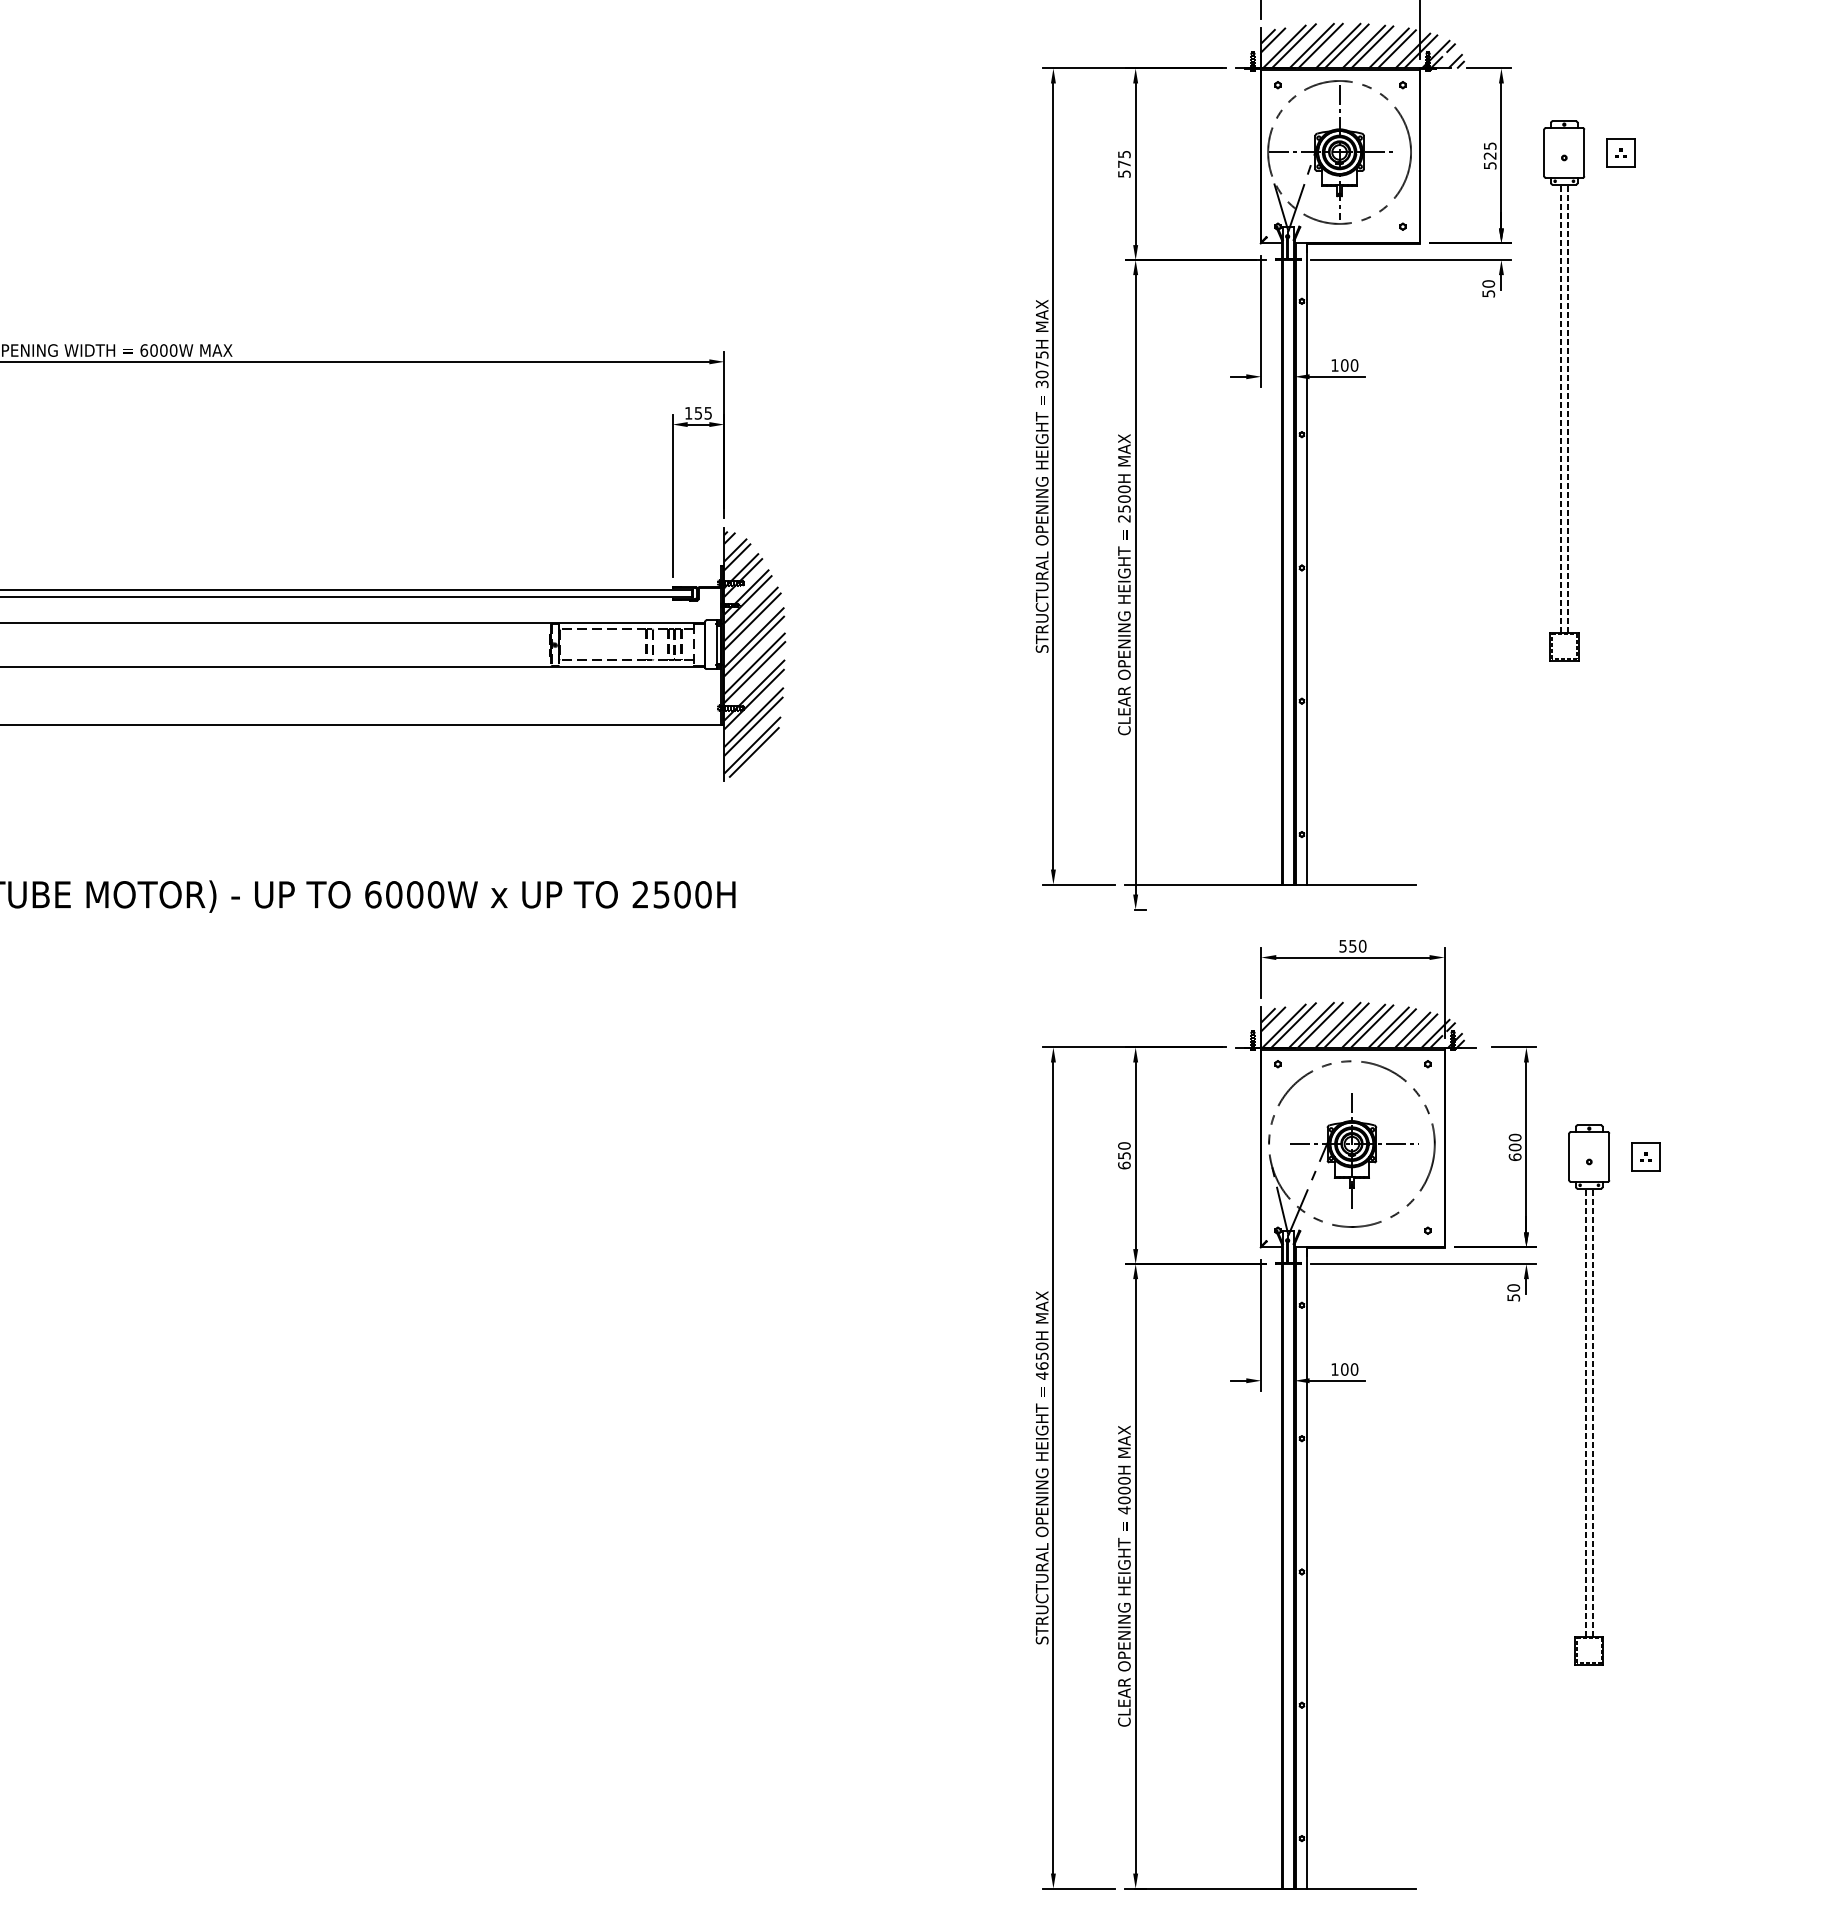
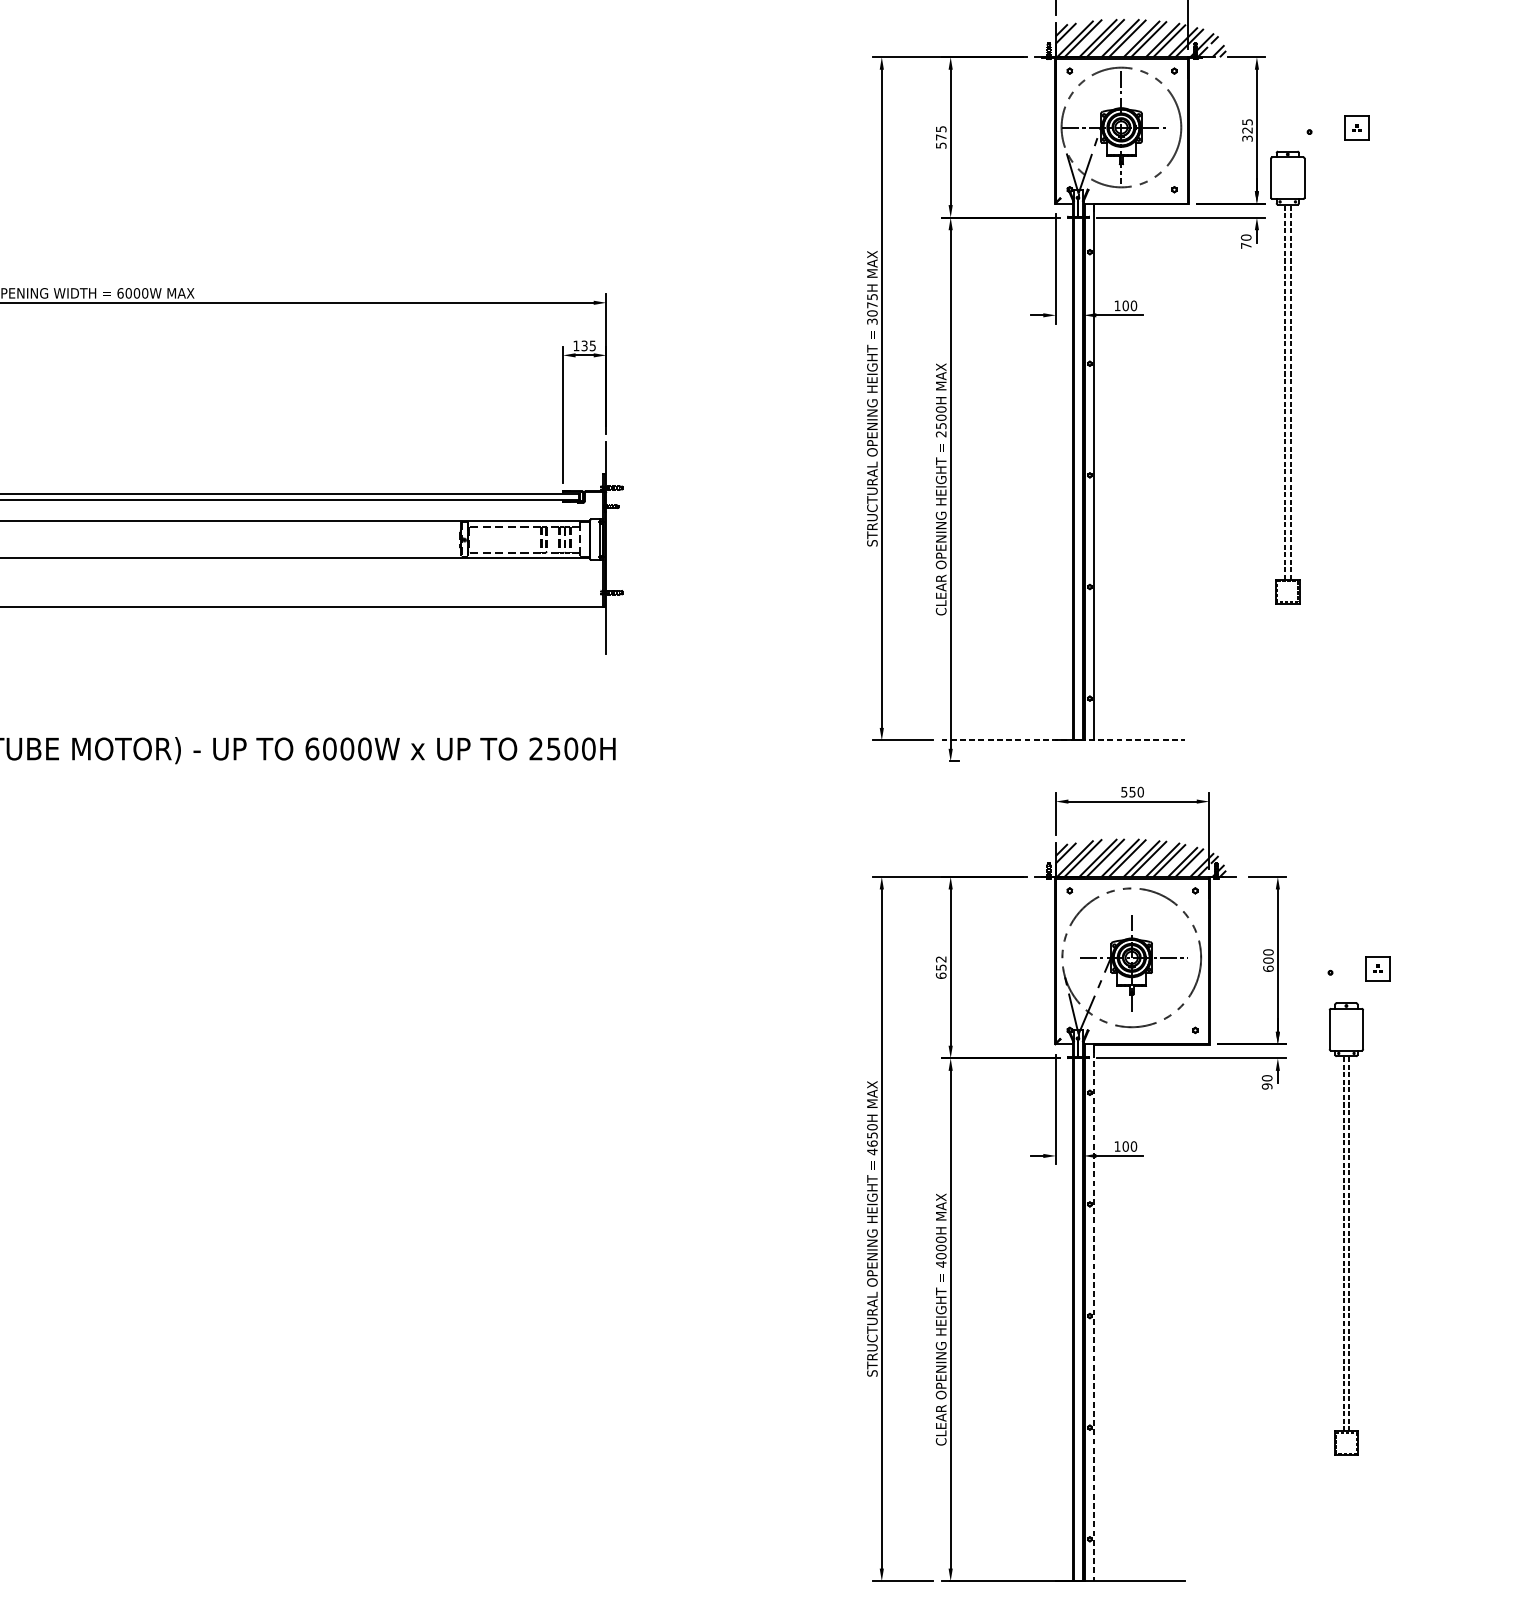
text: (1489, 165) -> (1246, 138), 525 -> 325
text: (1488, 293) -> (1246, 245), 50 -> 70
part: (1564, 390) -> (1287, 377), moved
text: (698, 412) -> (584, 345), 155 -> 135
hatch: (754, 654) -> (631, 547), removed
line: (1270, 884) -> (1063, 740), solid -> dashed
text: (1124, 1145) -> (941, 958), 650 -> 652
text: (1513, 1297) -> (1267, 1086), 50 -> 90
part: (1589, 1394) -> (1346, 1228), moved
line: (1306, 1572) -> (1093, 1316), solid -> dashed

